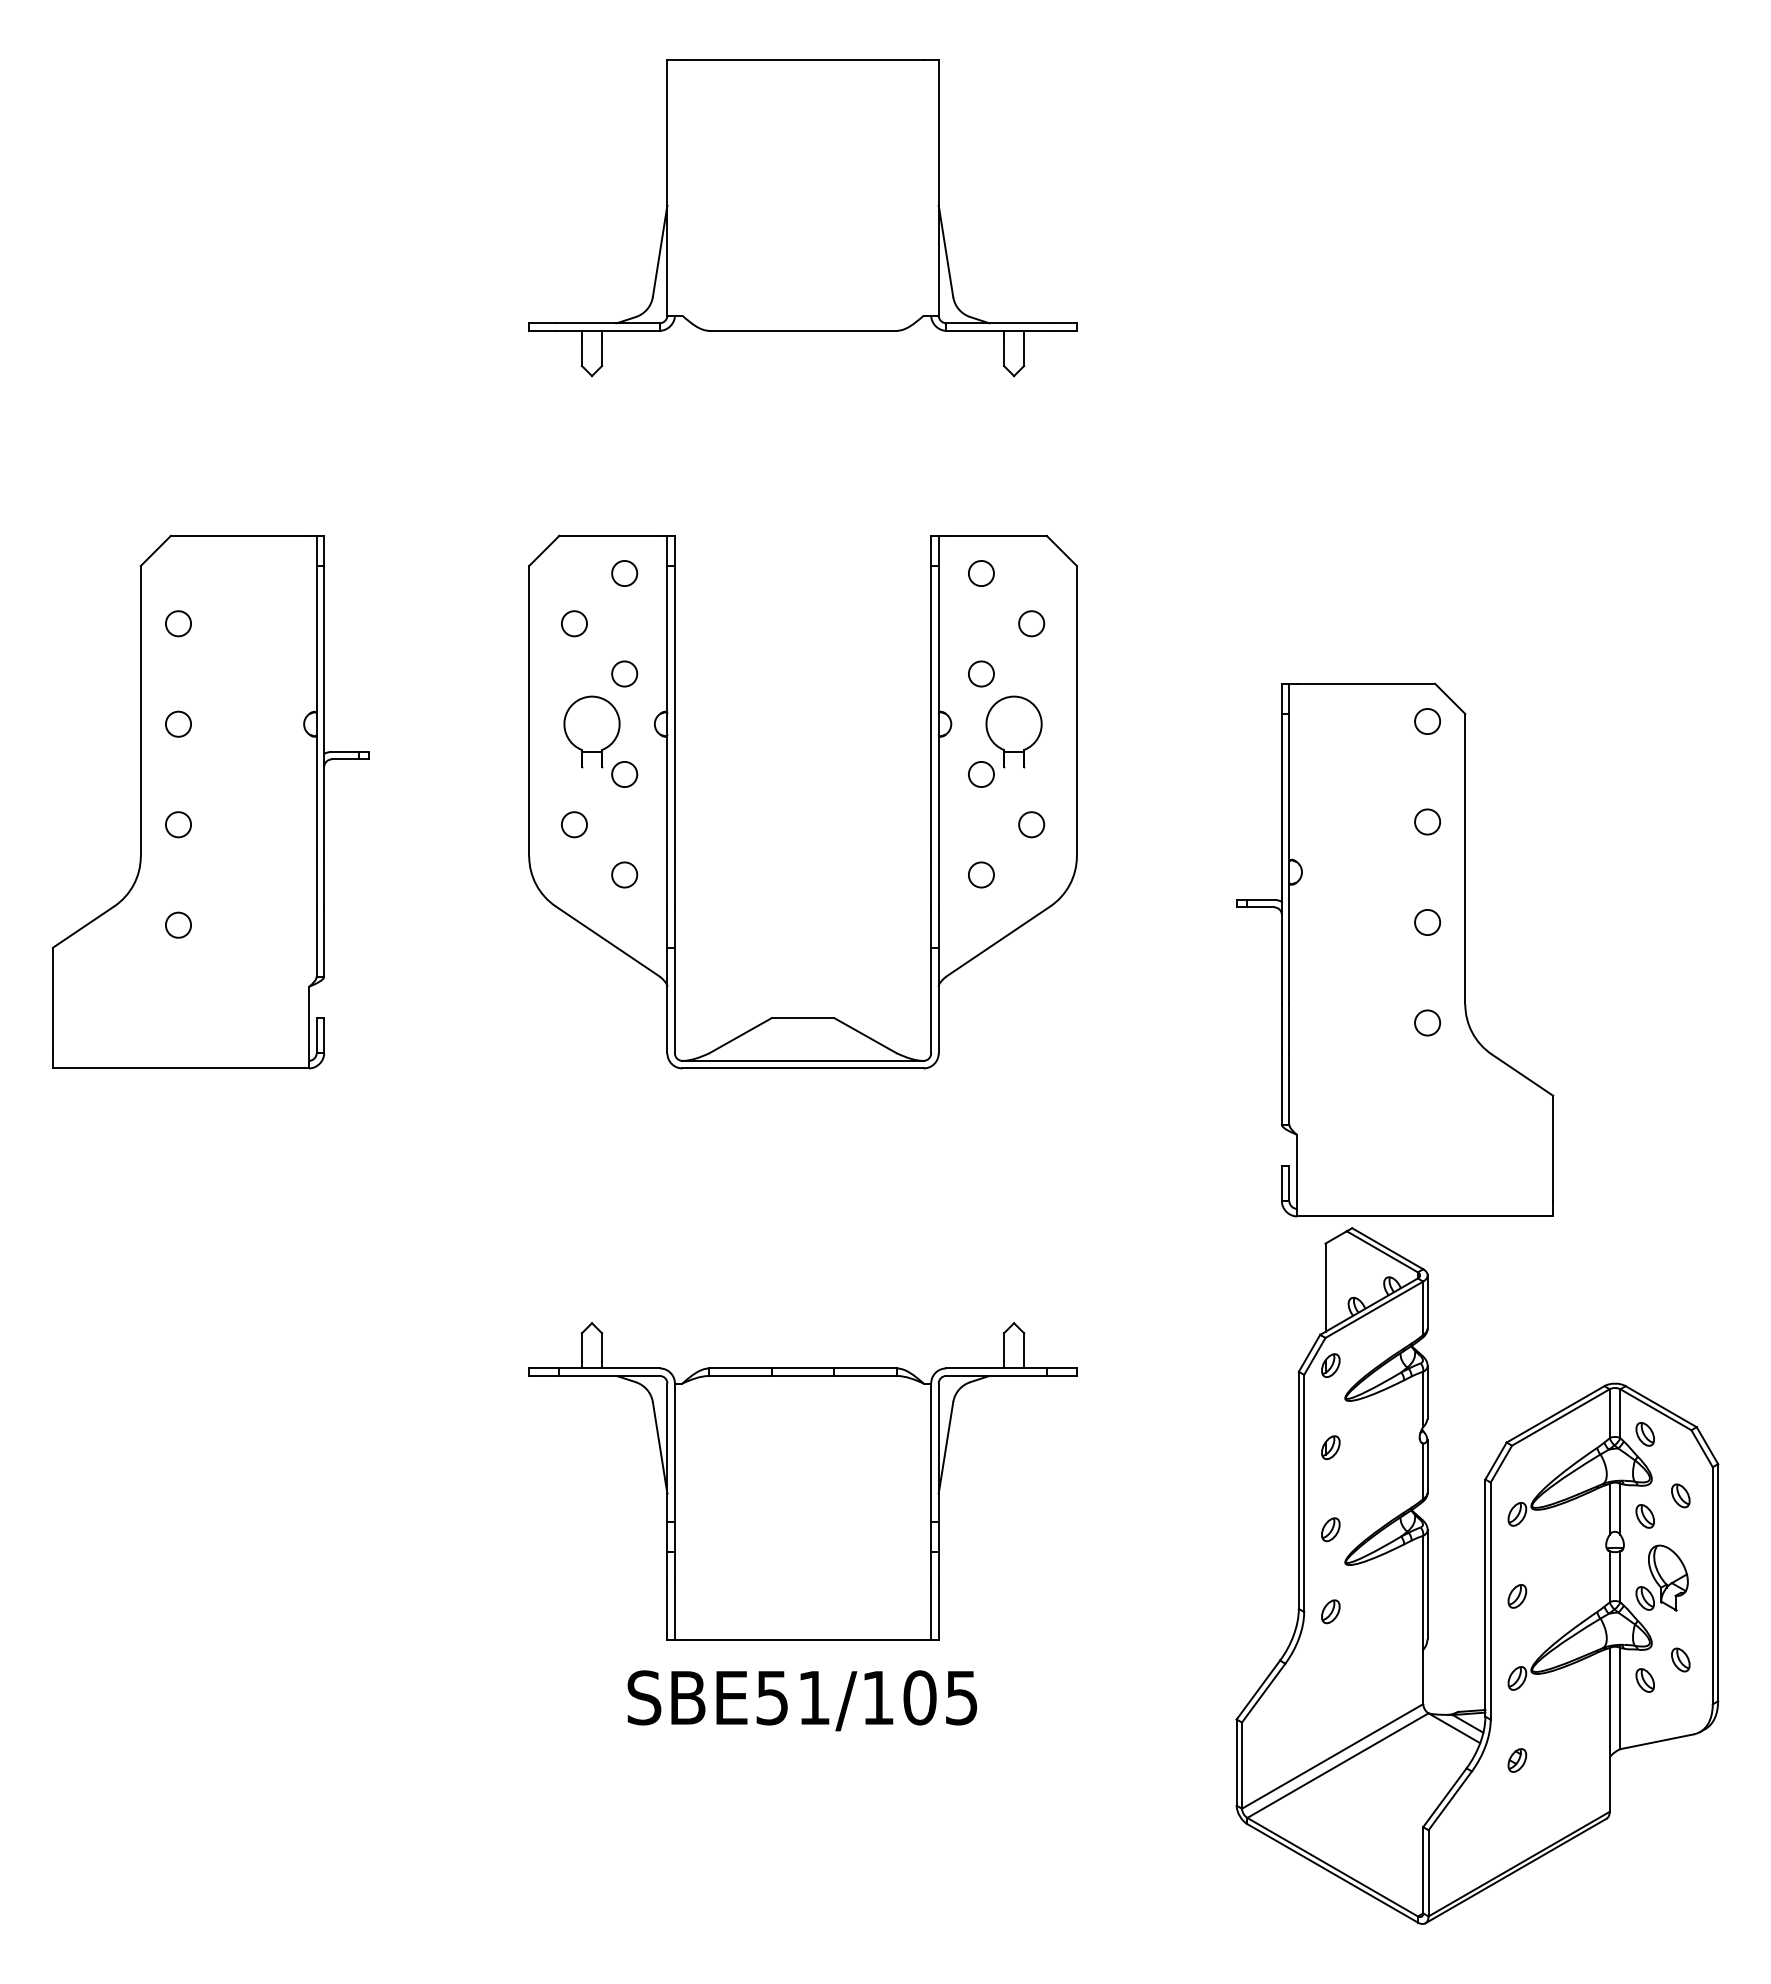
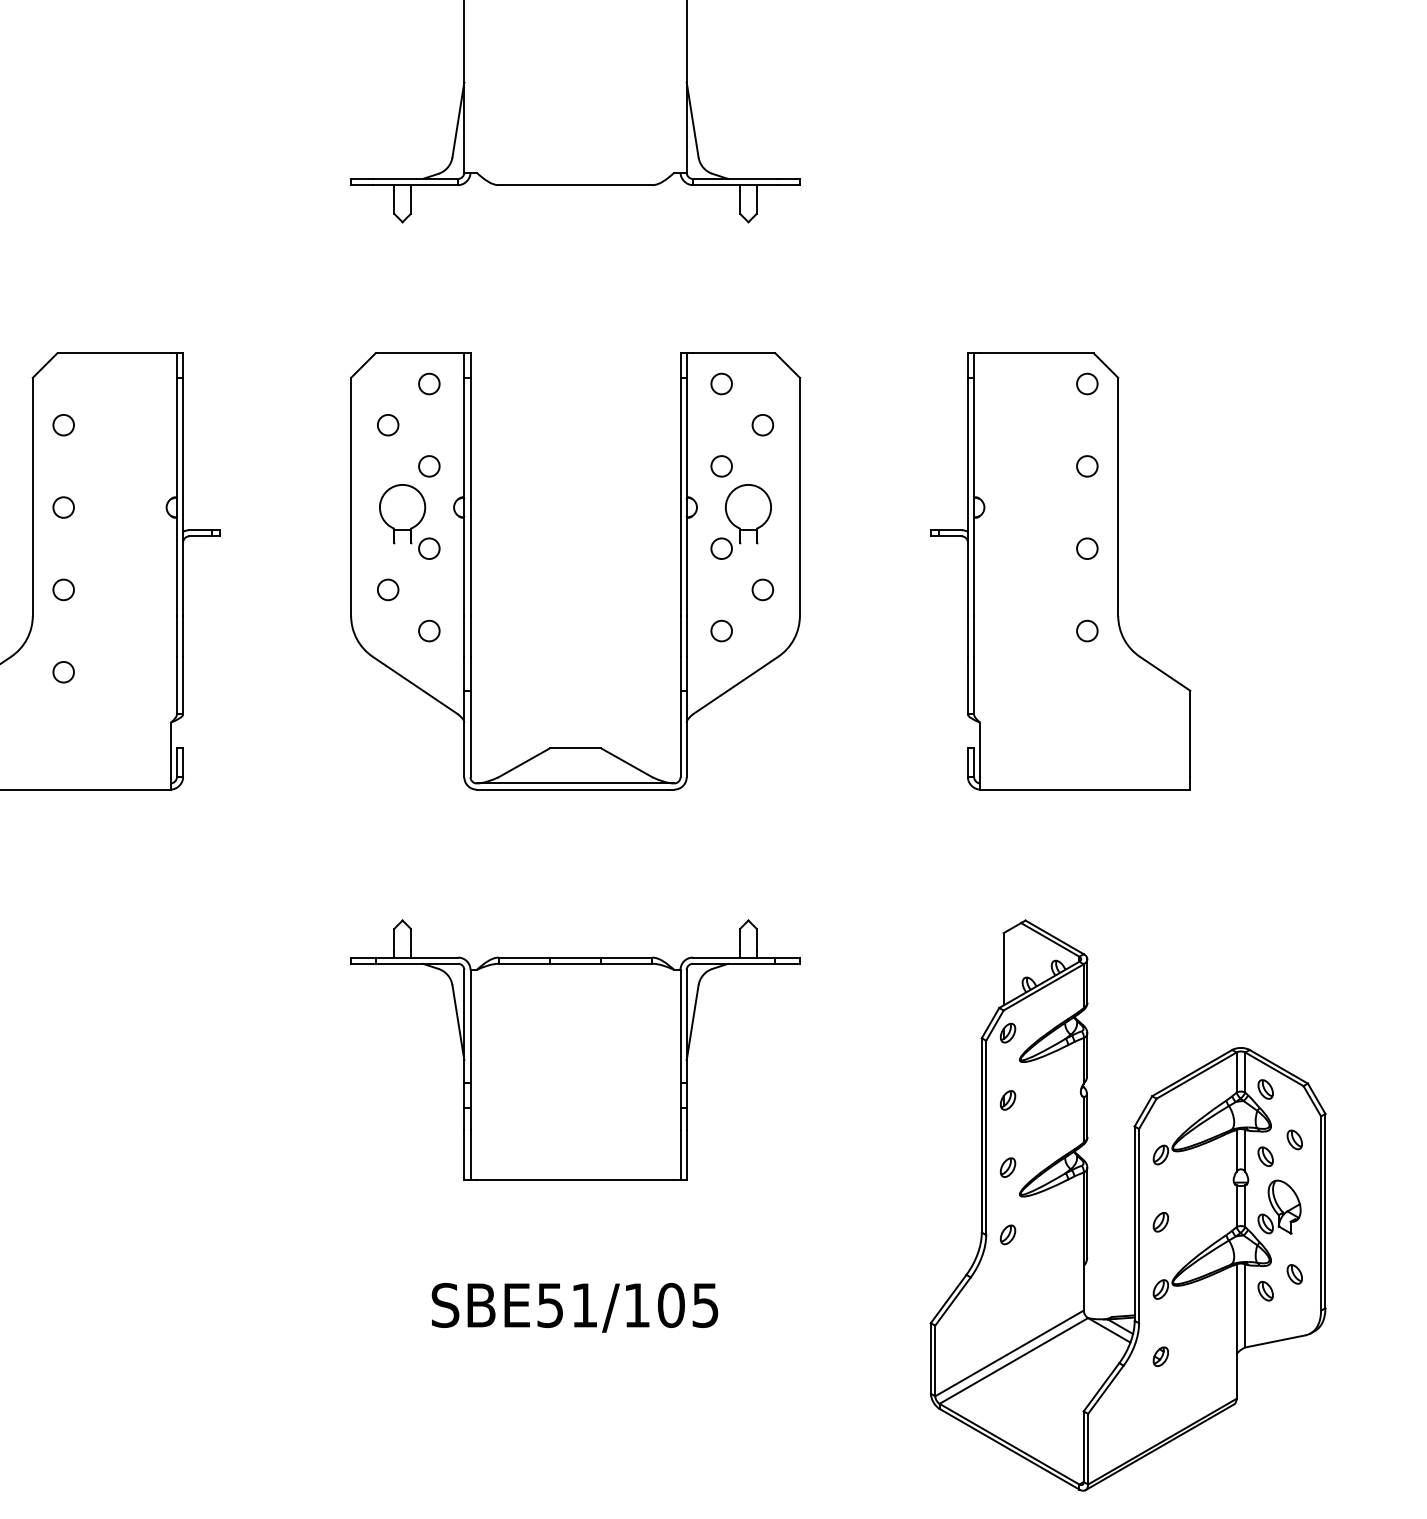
part: (1395, 949) -> (1061, 570), moved
part: (802, 1481) -> (575, 1050), moved

